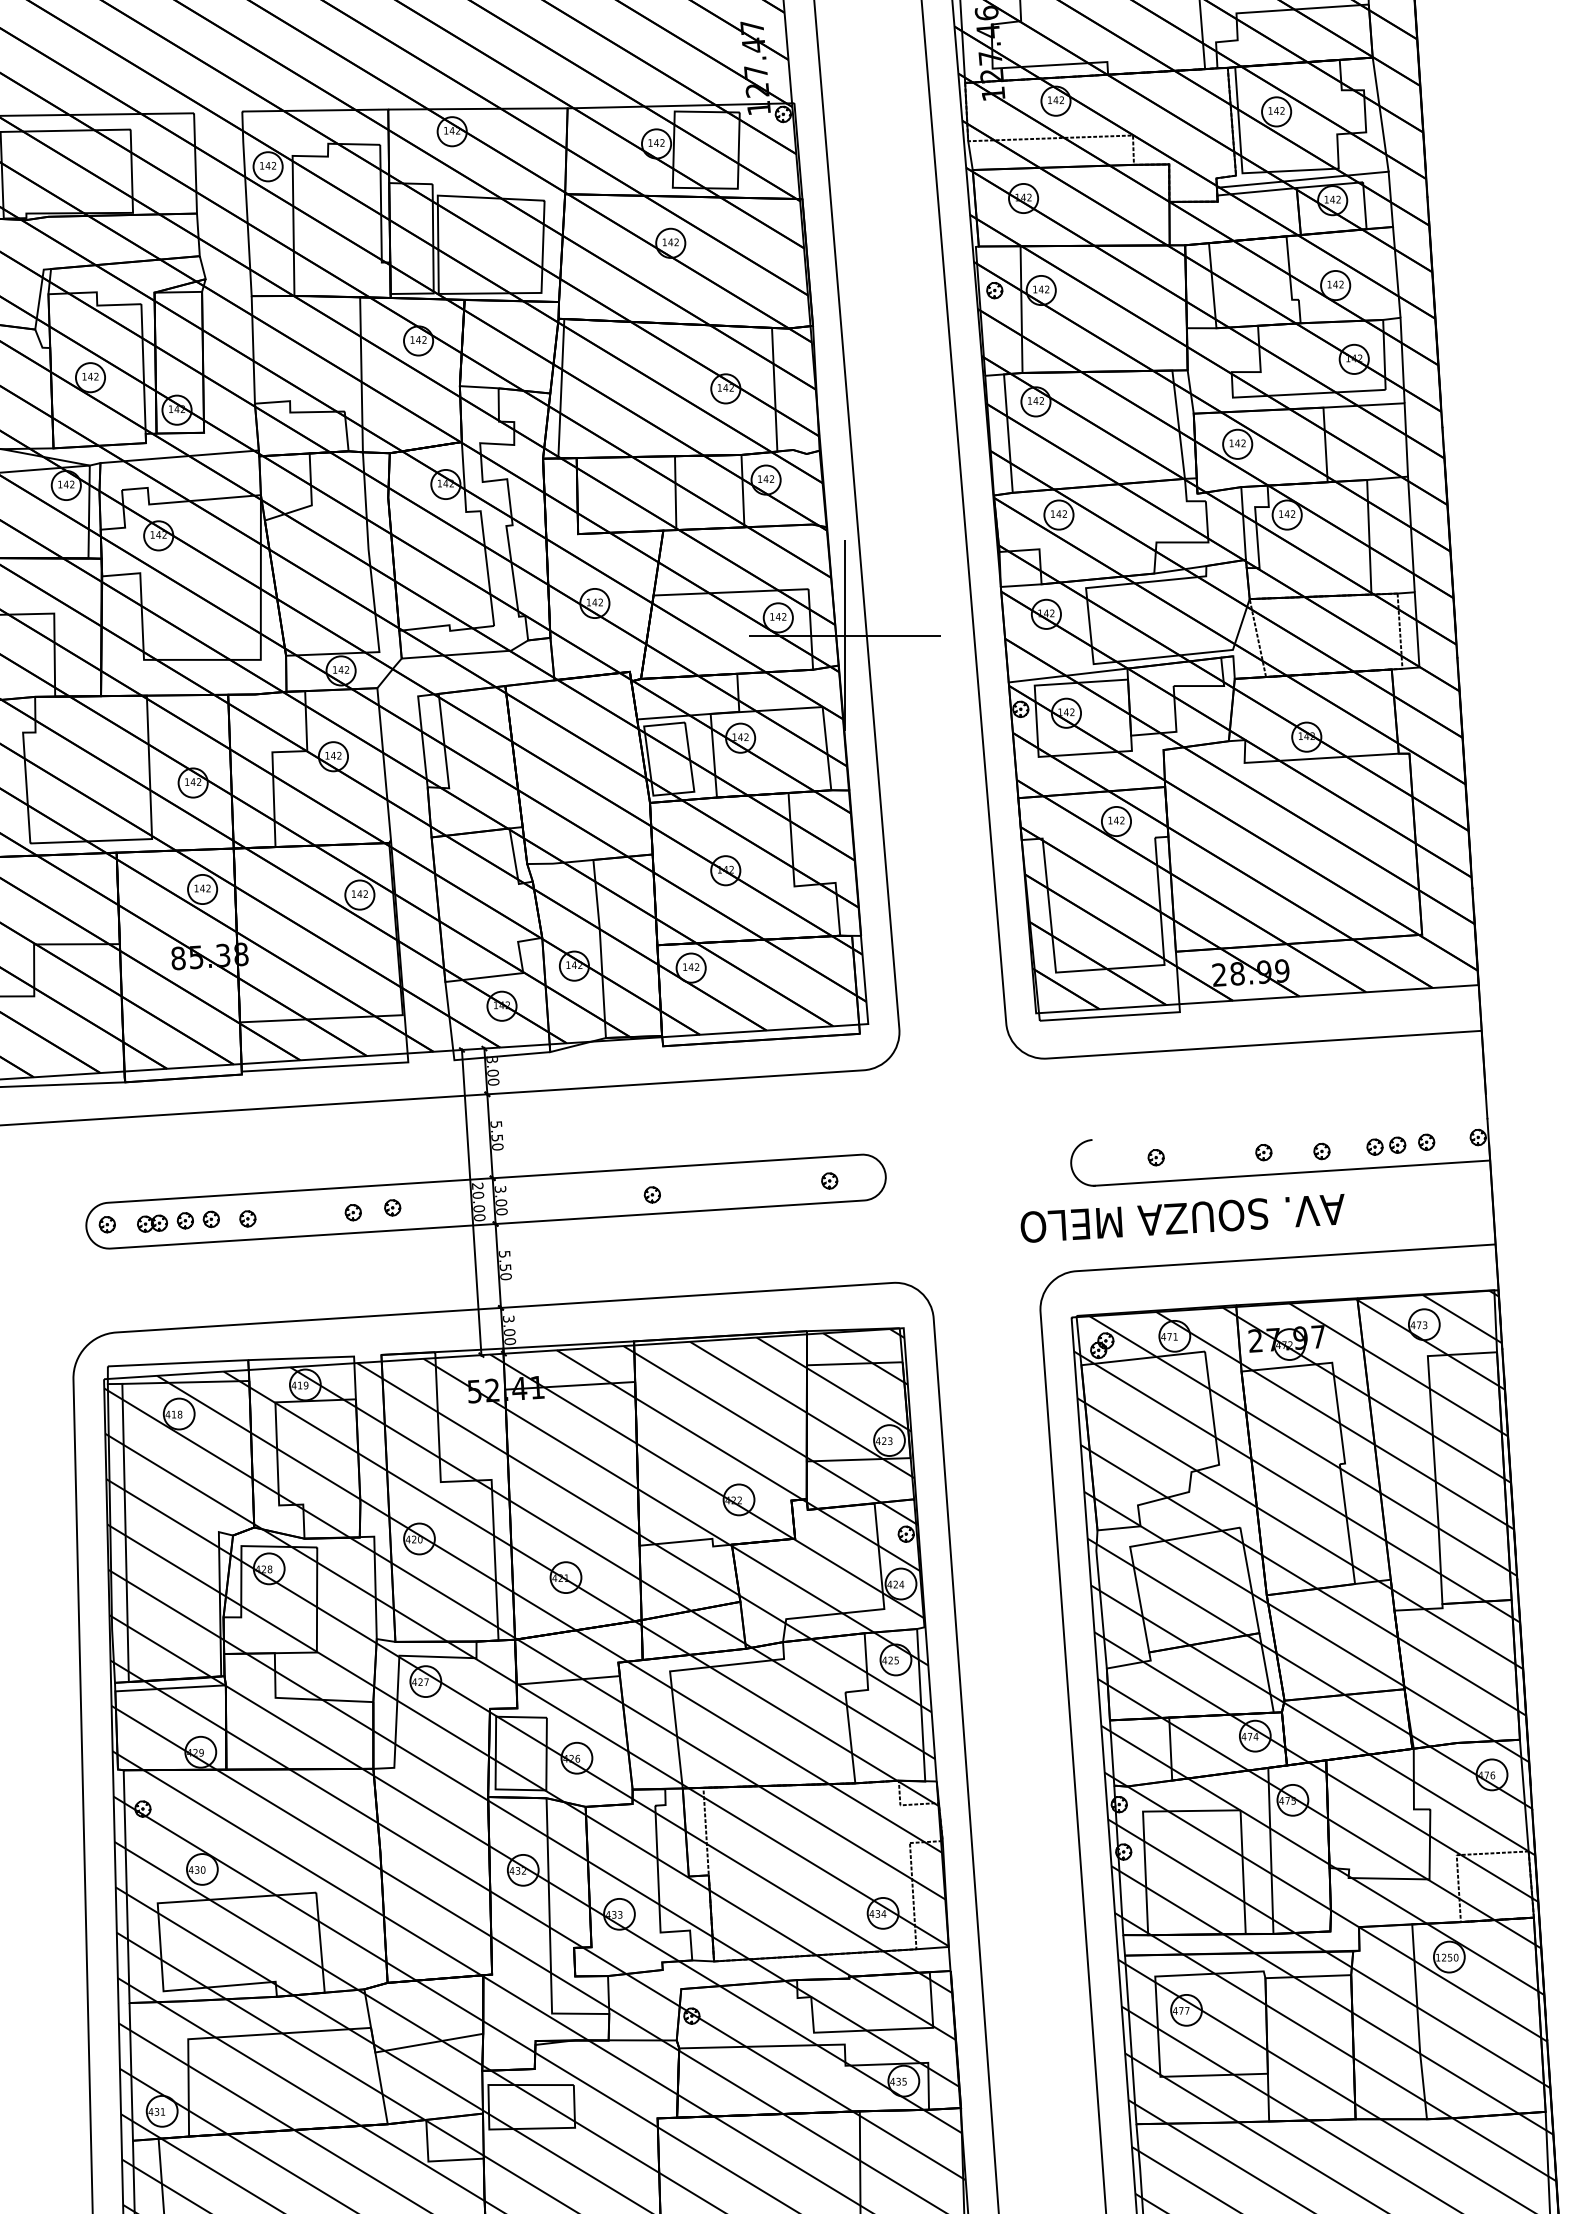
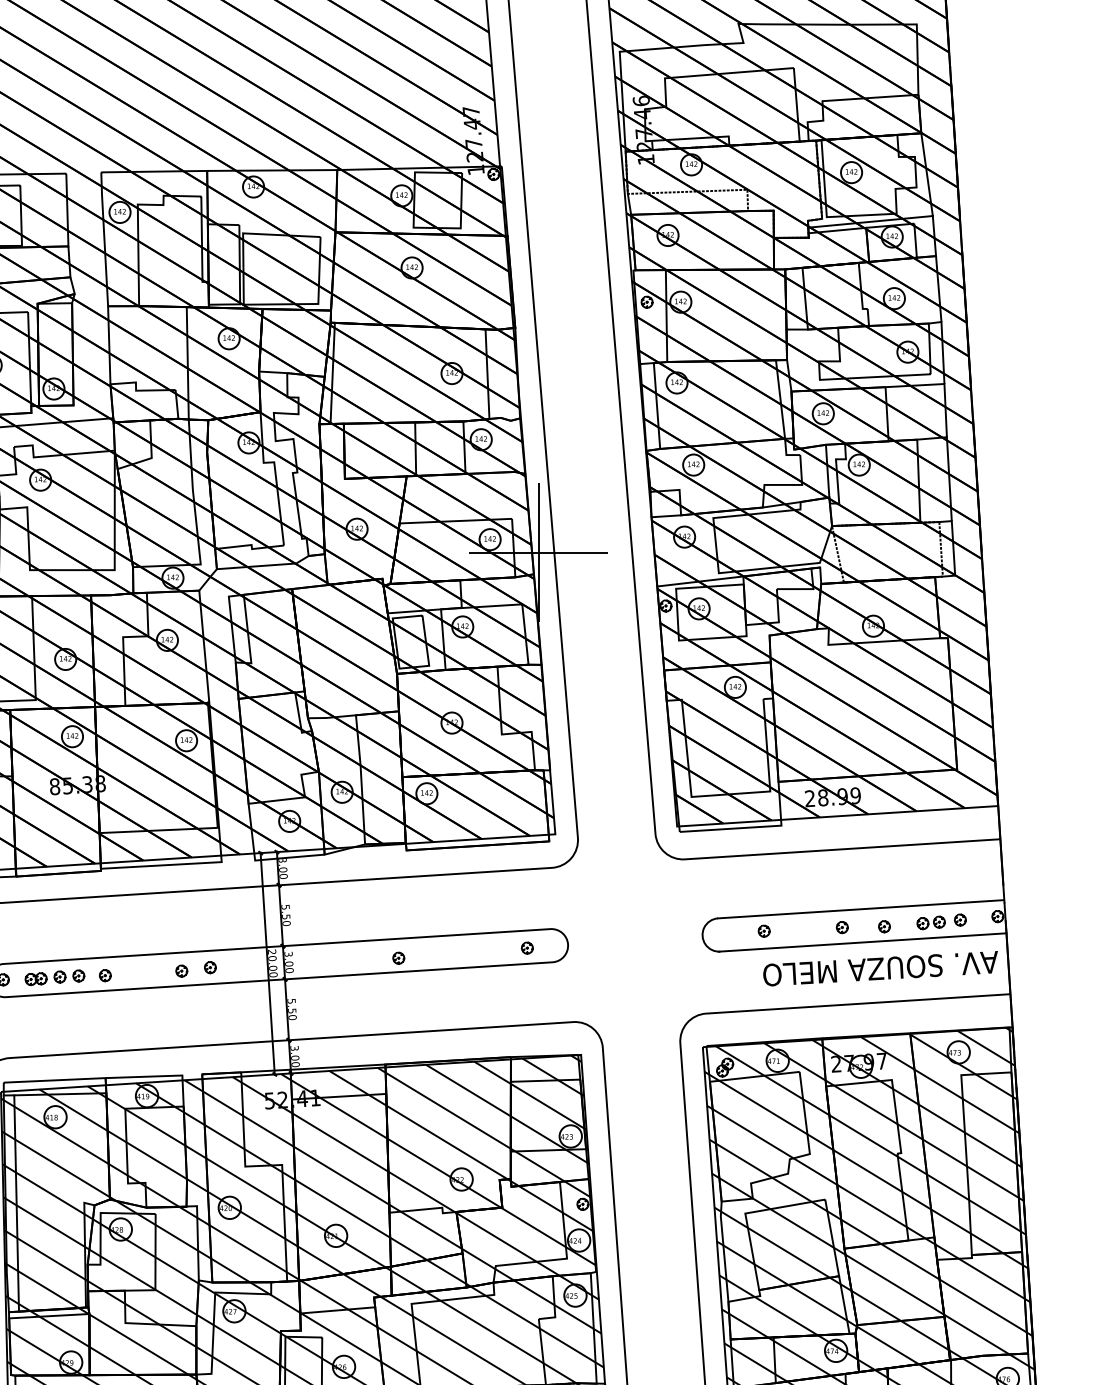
line: (1289, 1126) -> (860, 908), added
text: (1182, 1218) -> (880, 968), moved

